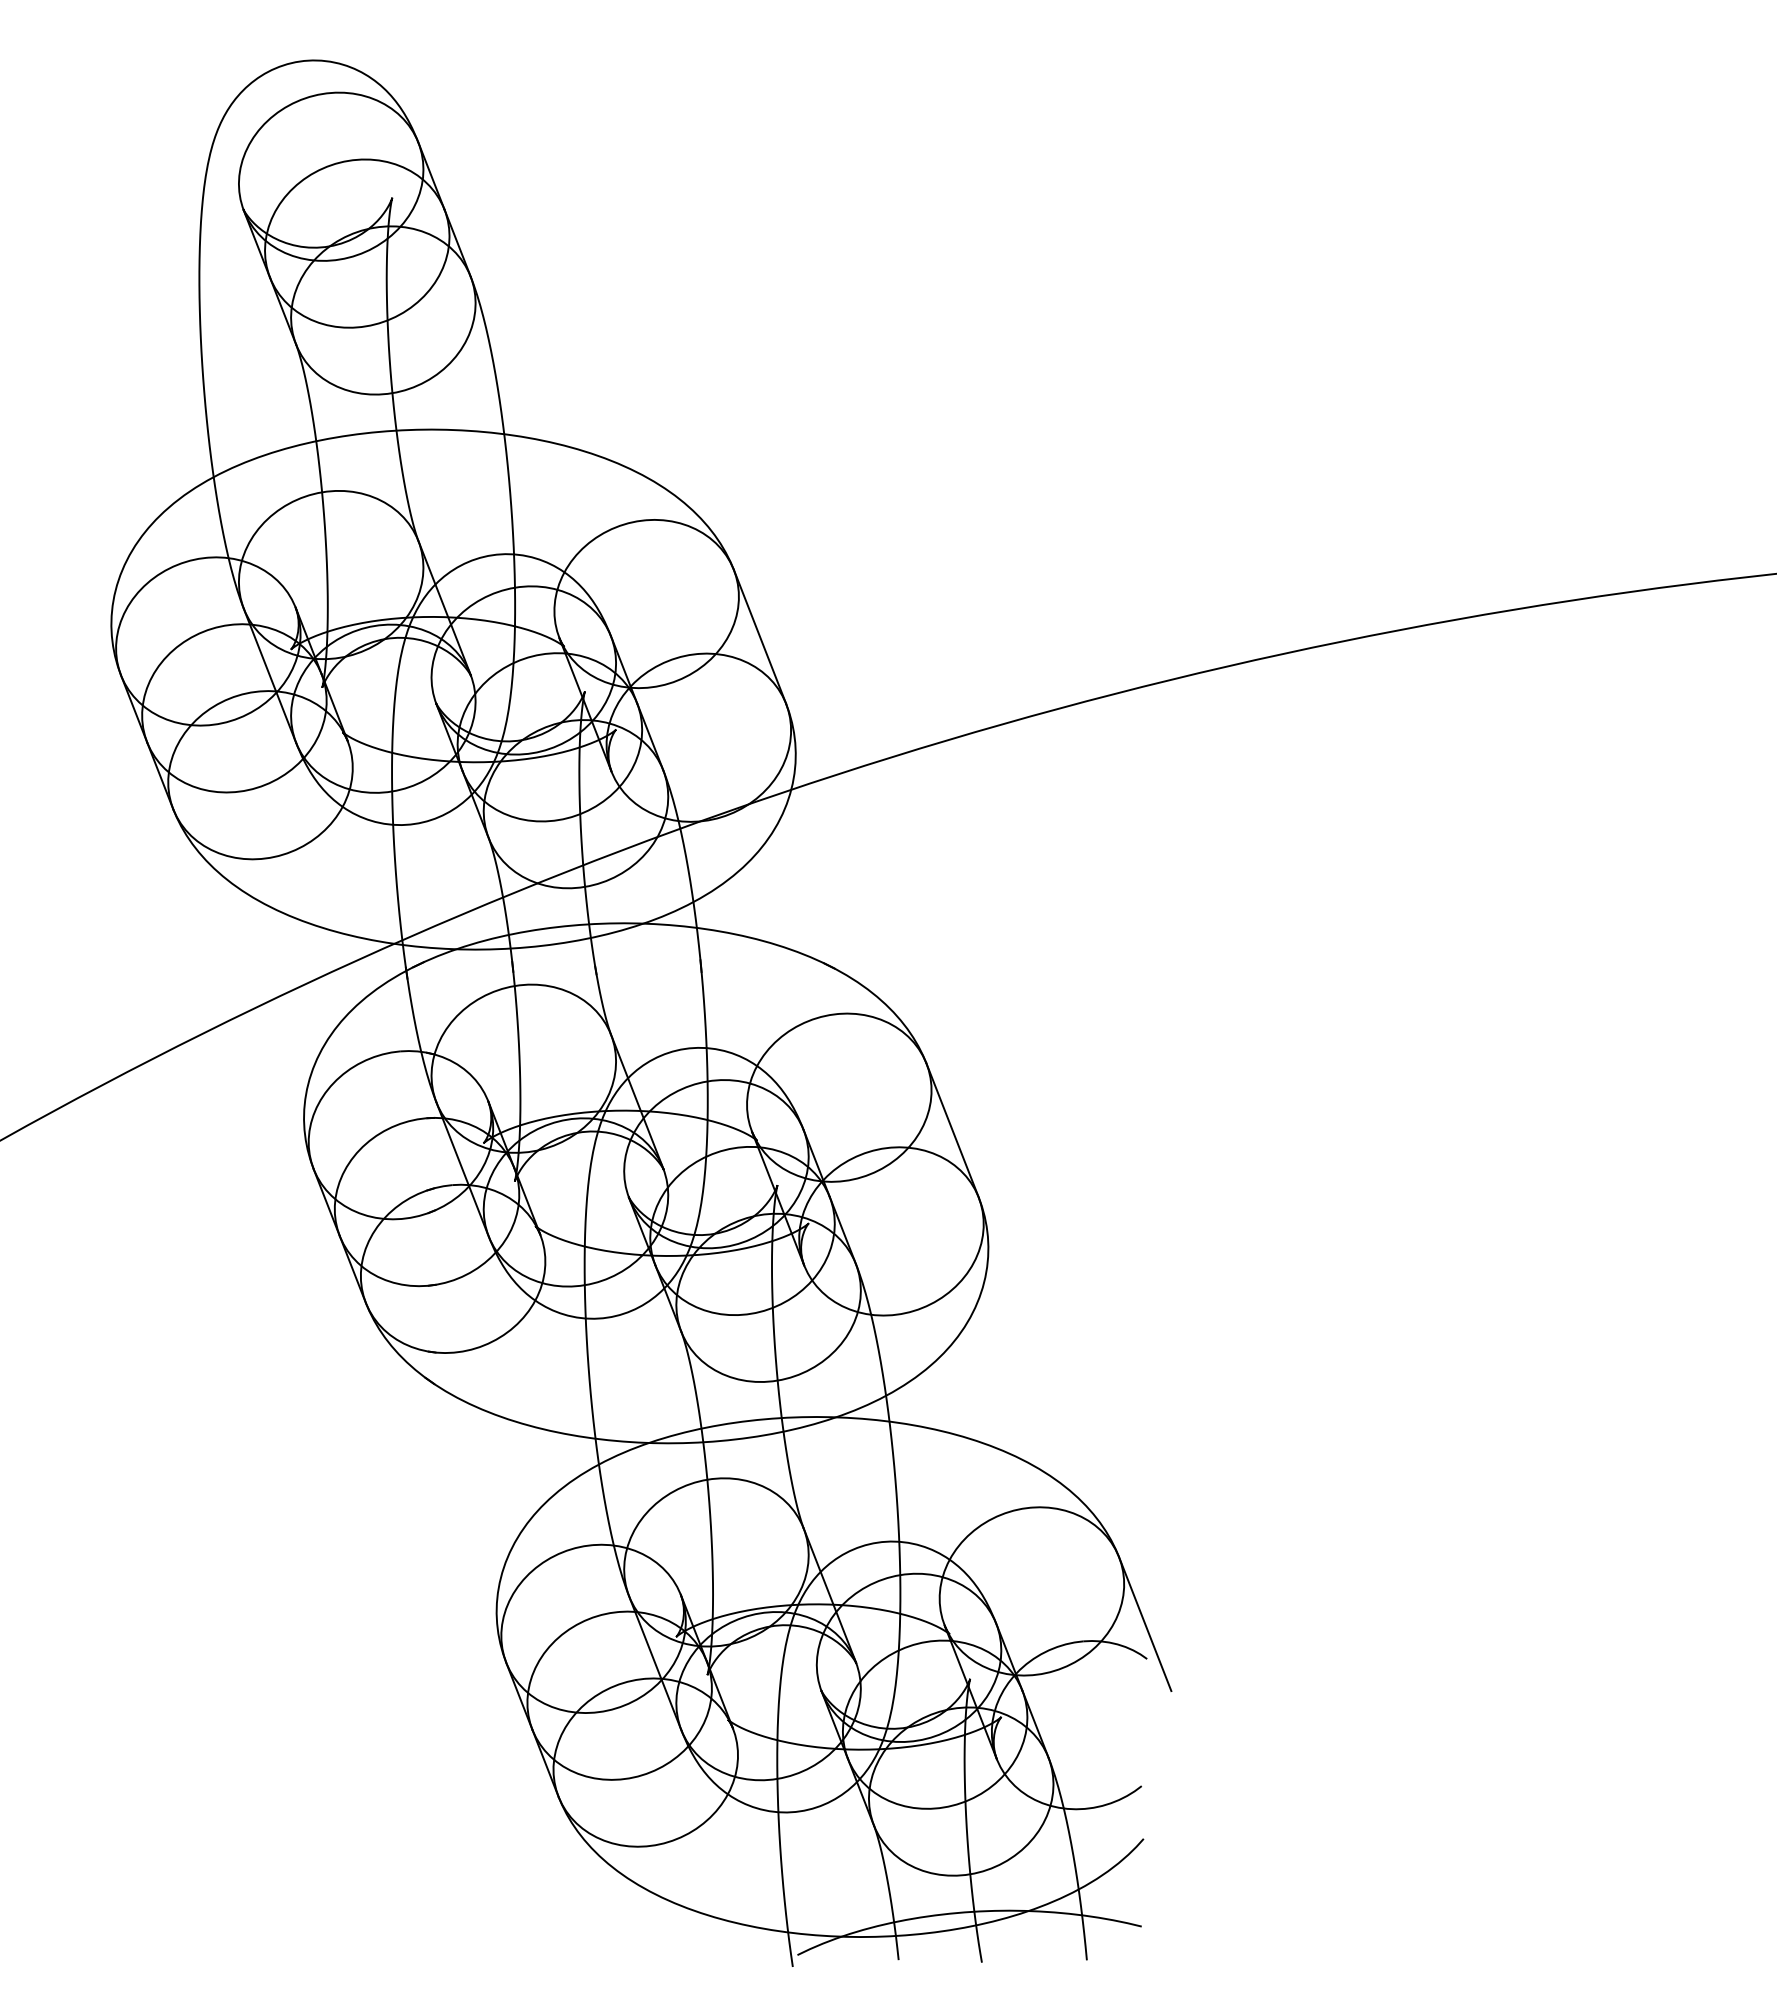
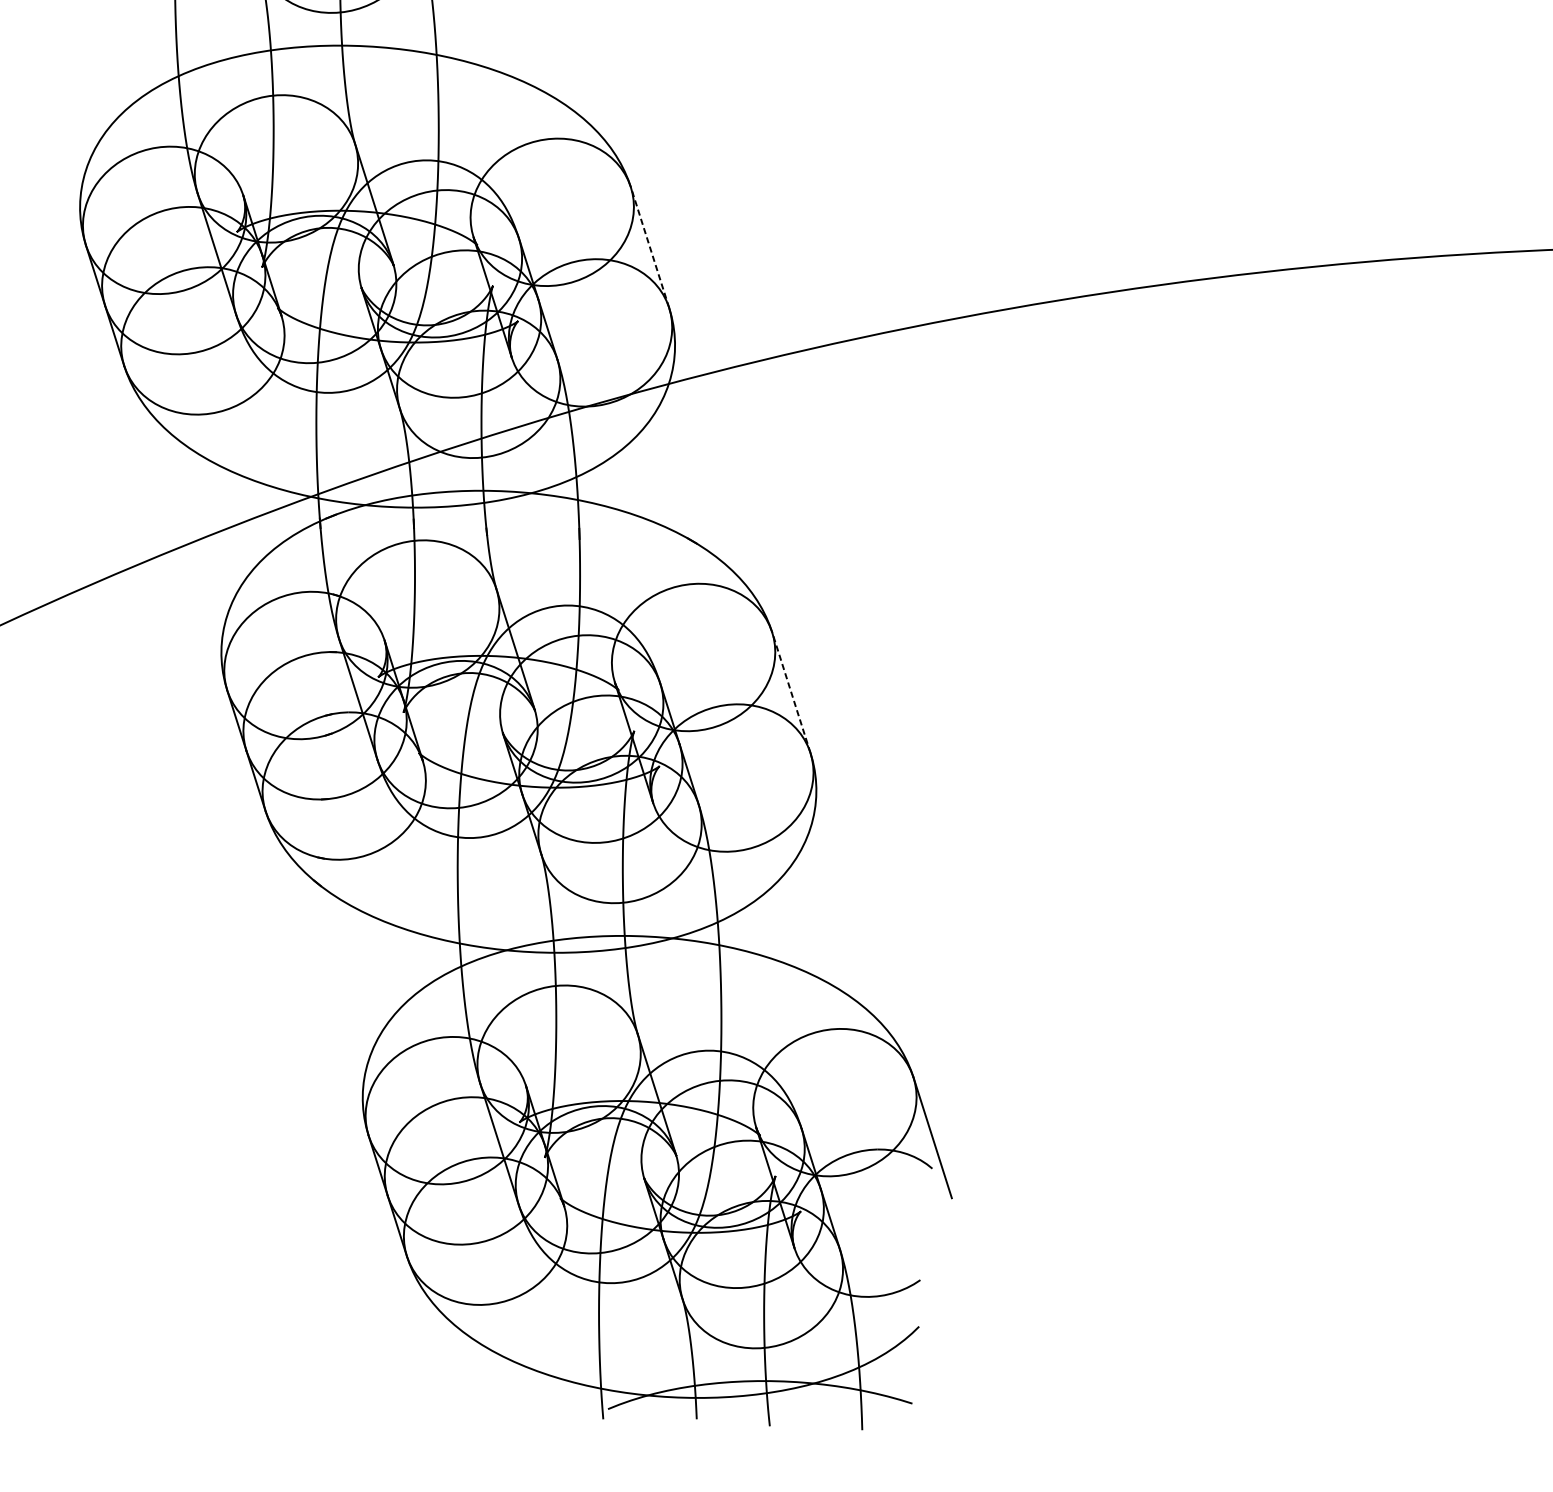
line: (760, 636) -> (650, 247), solid -> dashed
line: (952, 1130) -> (791, 692), solid -> dashed

